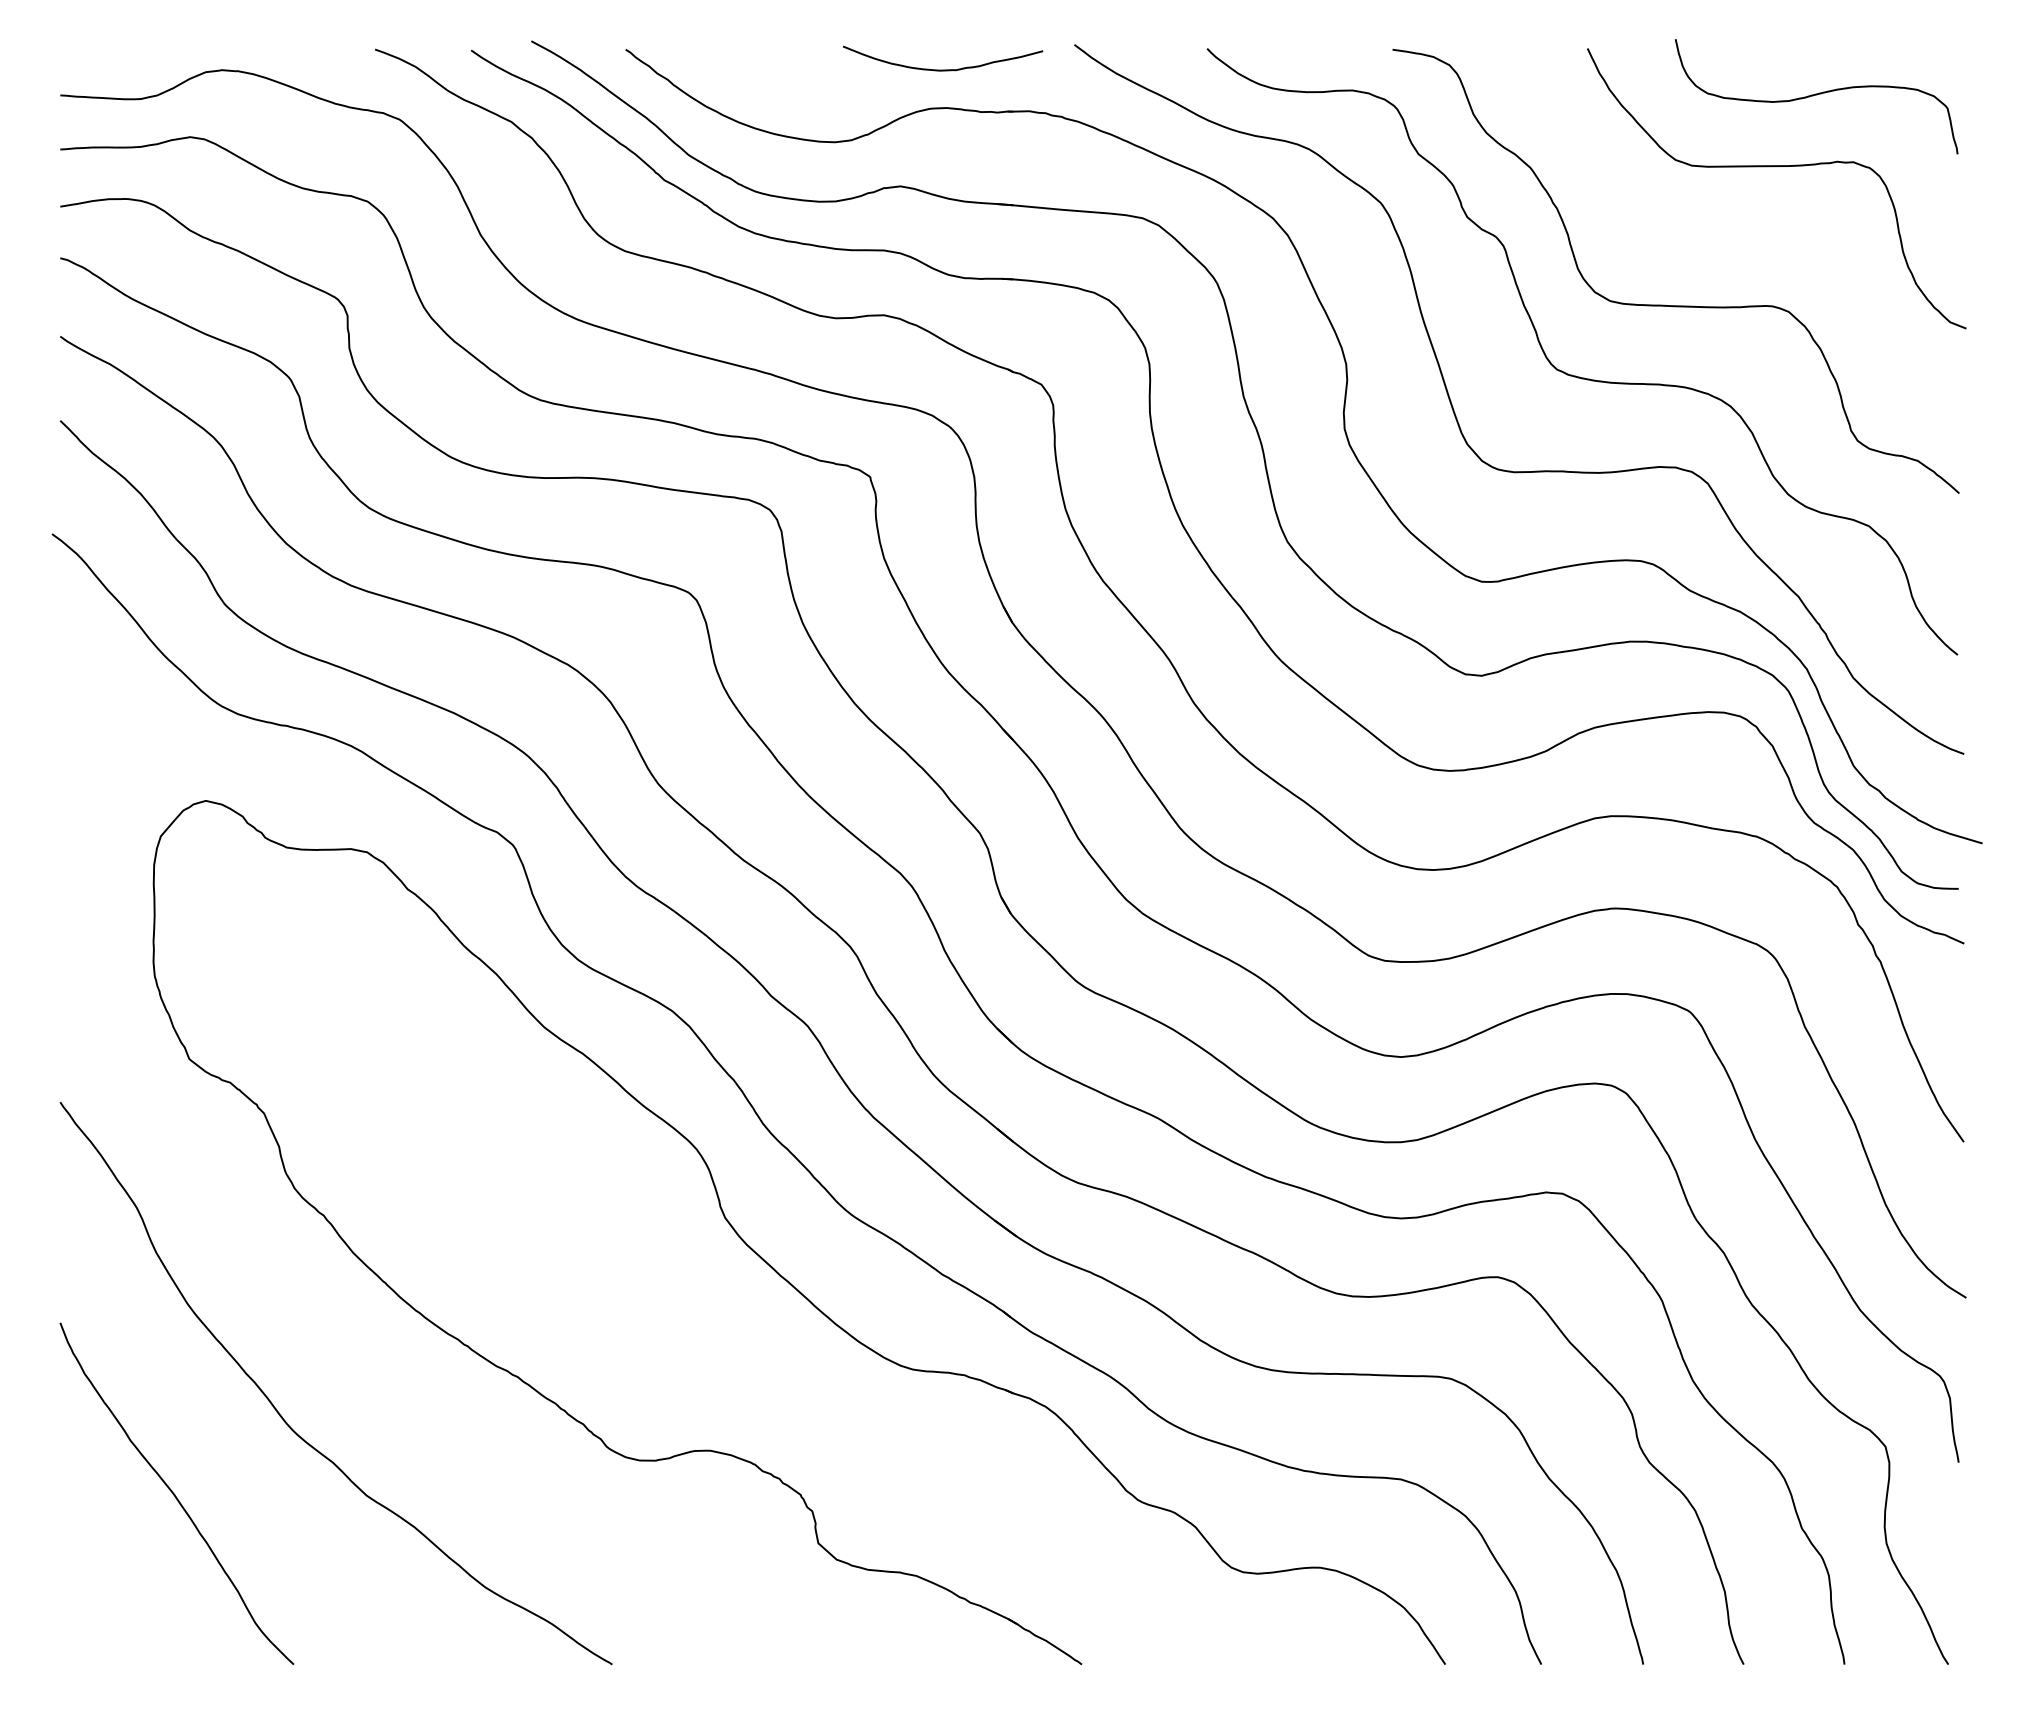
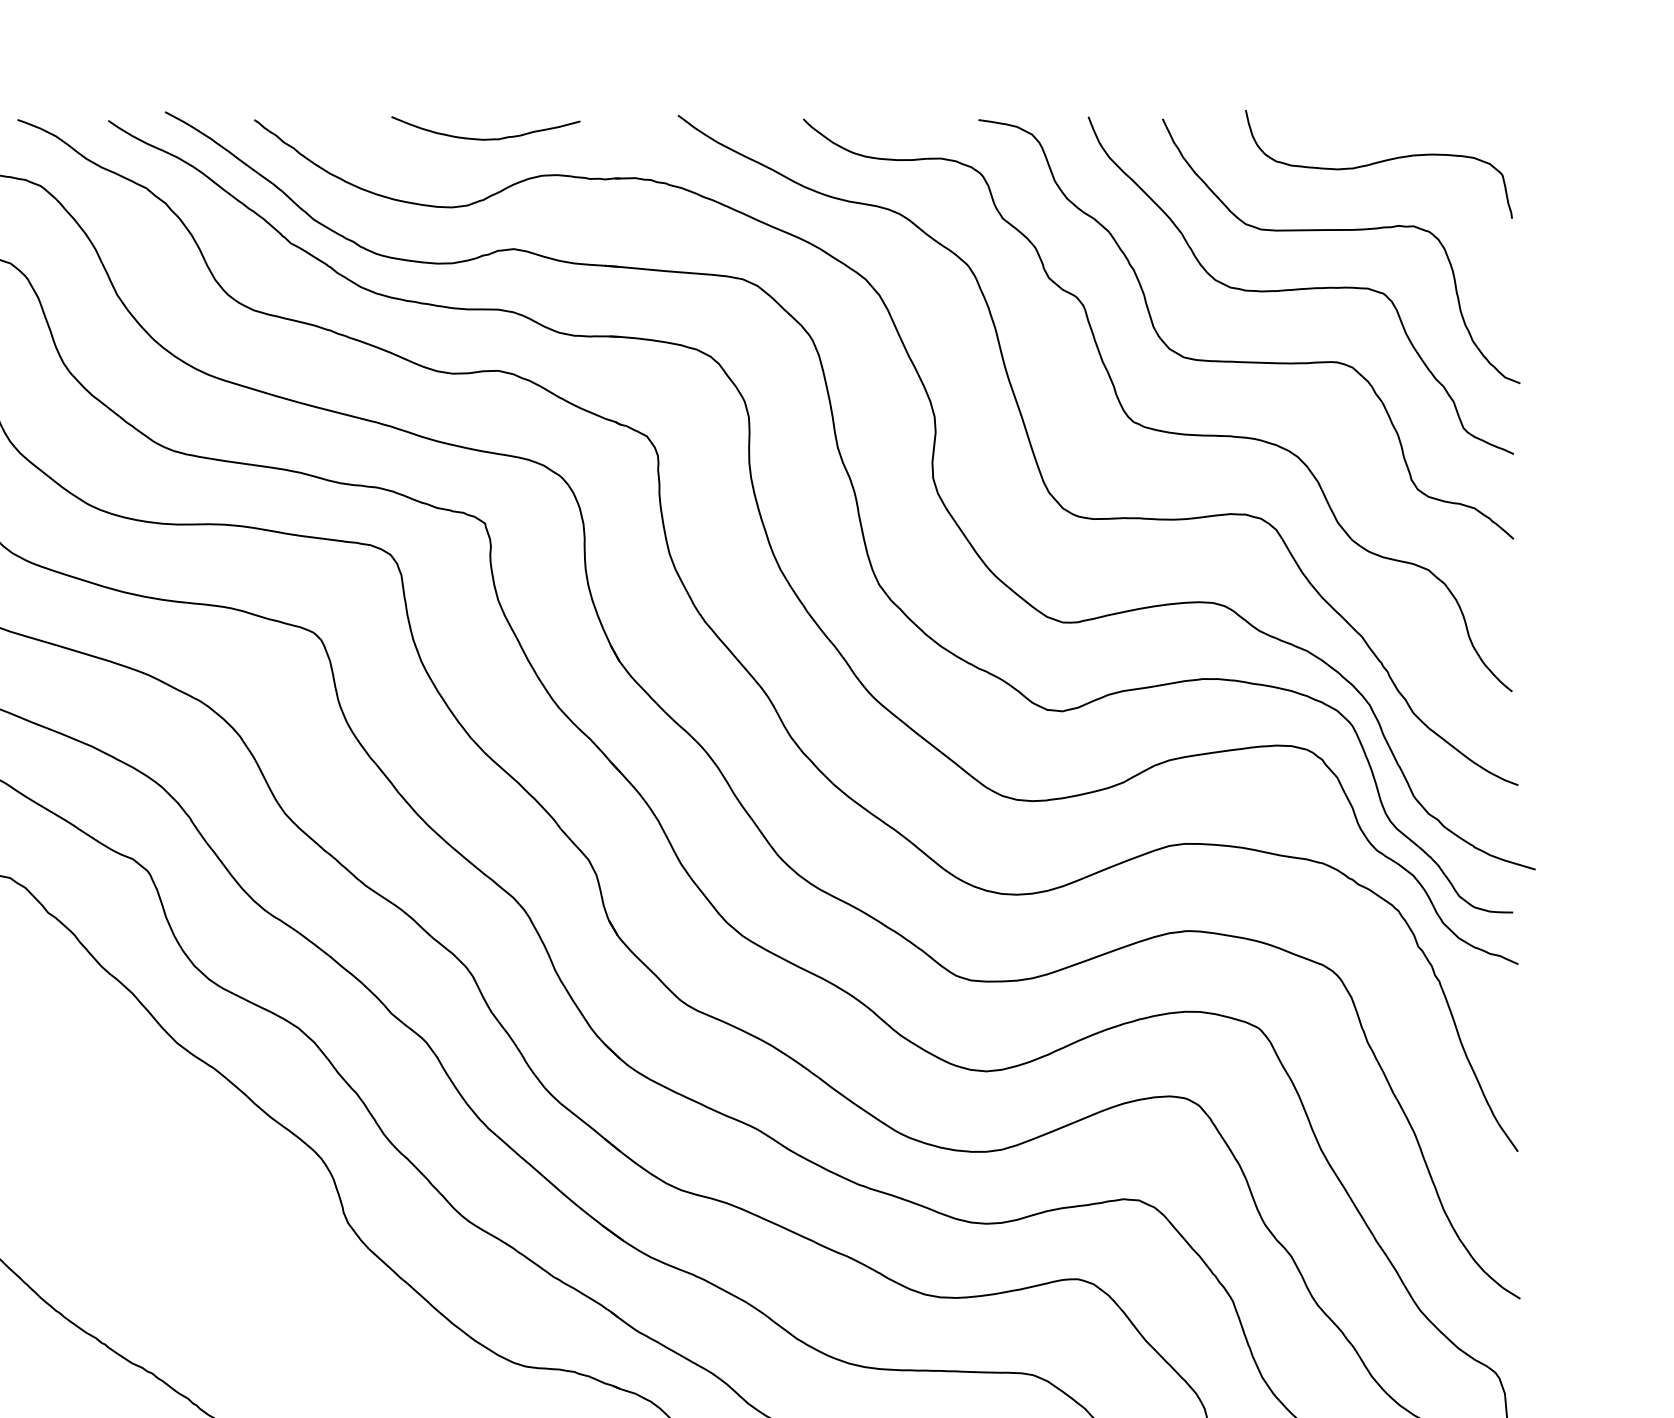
curve: (943, 69) -> (486, 138), moved
curve: (1733, 227) -> (1300, 287), added

